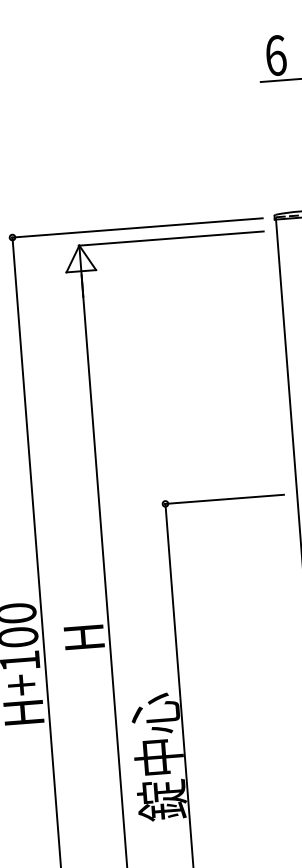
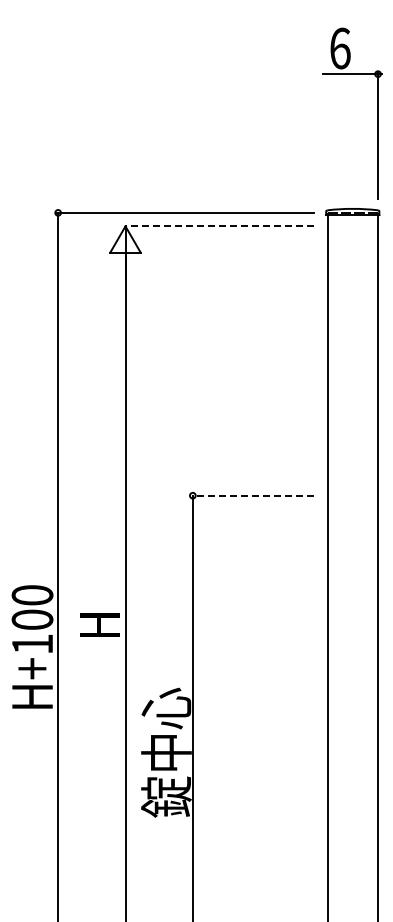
line: (171, 238) -> (219, 226), solid -> dashed
line: (224, 499) -> (253, 495), solid -> dashed

